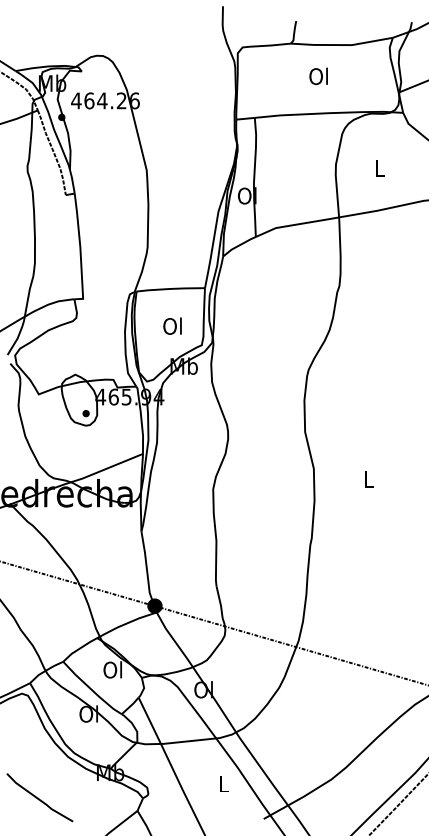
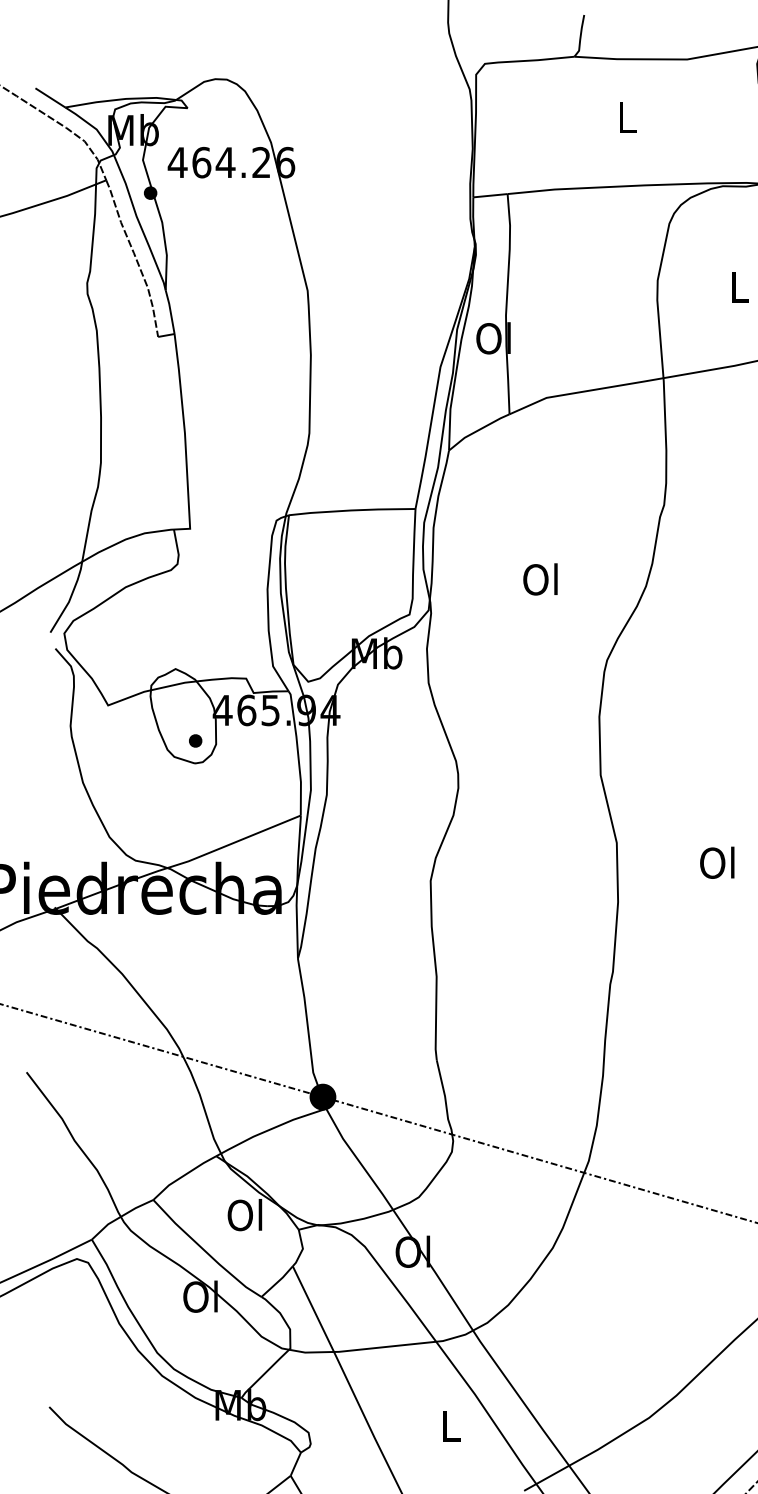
text: (318, 76) -> (625, 117), Ol -> L
text: (172, 325) -> (540, 578), moved
text: (367, 479) -> (716, 862), L -> Ol

